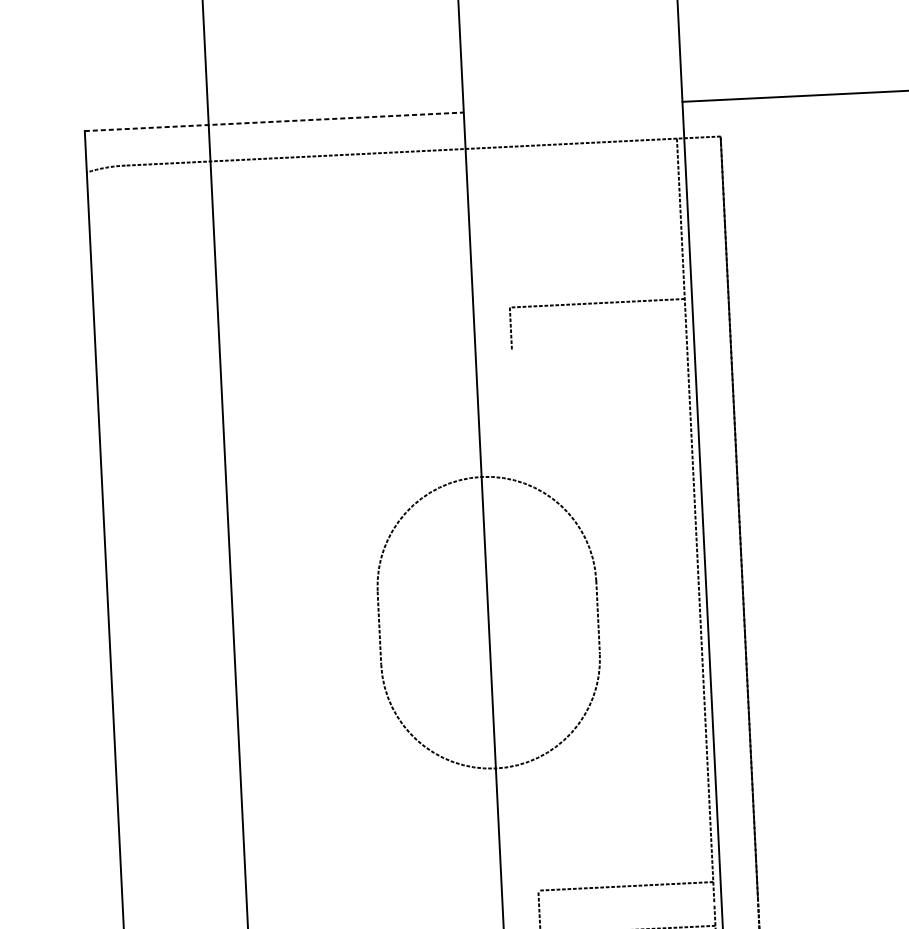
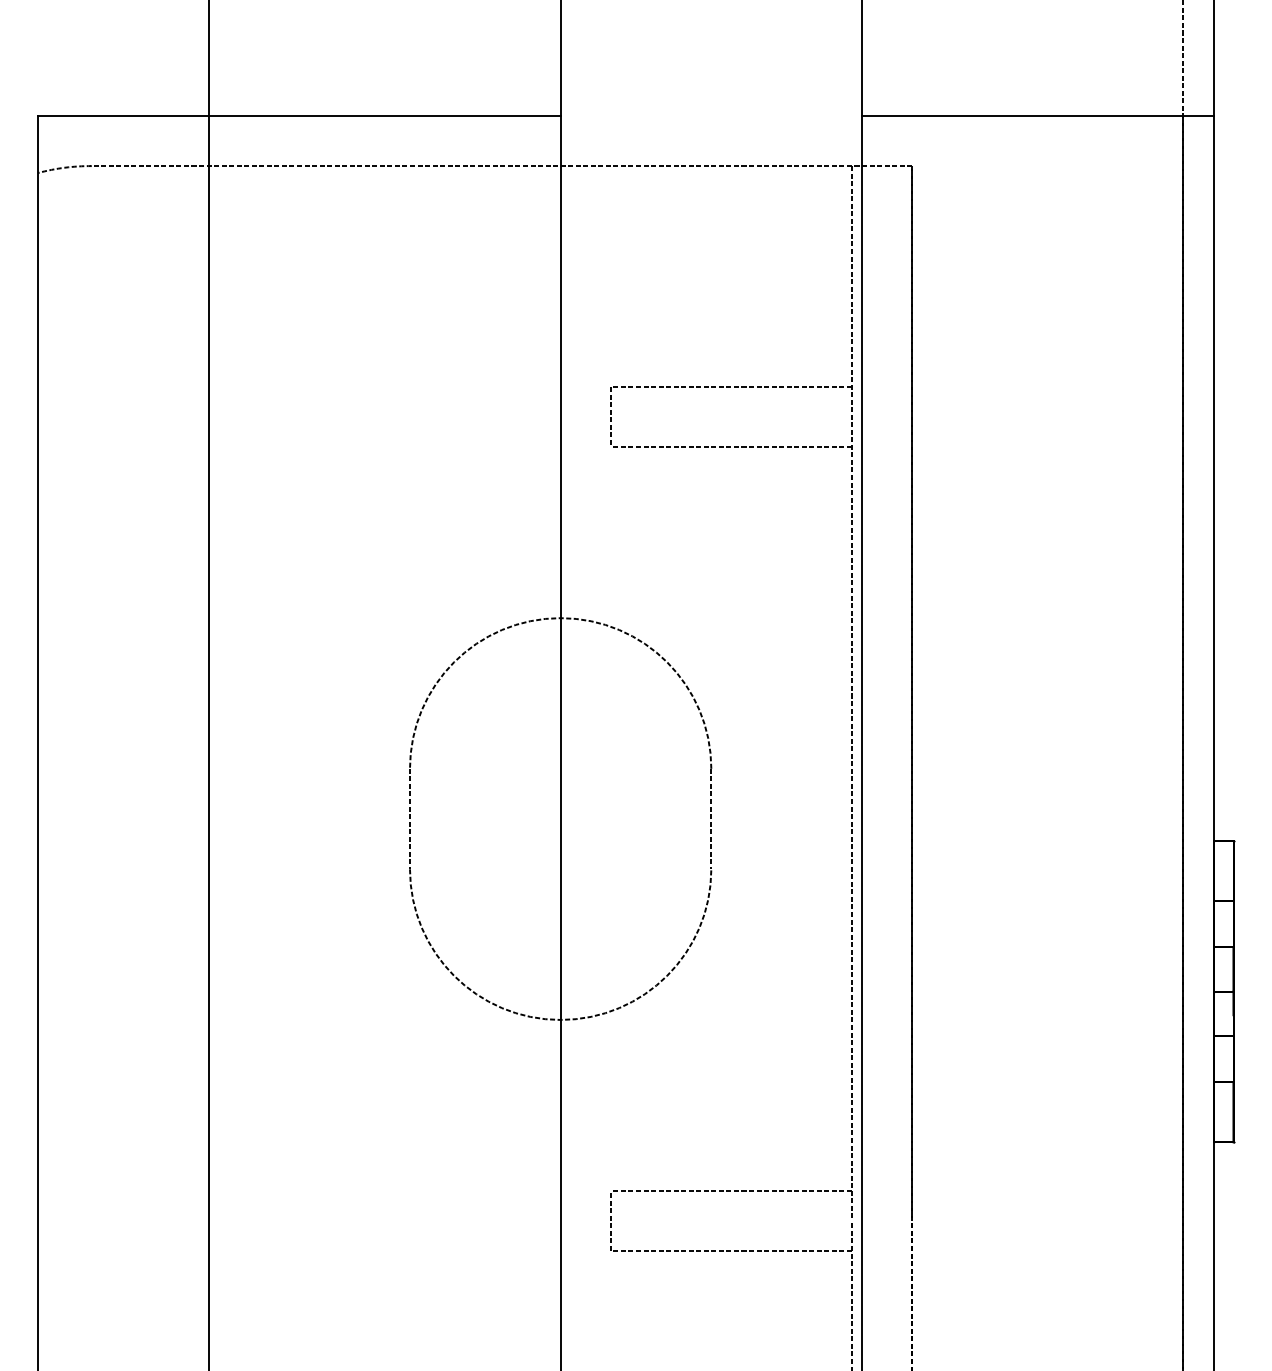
line: (274, 121) -> (299, 115), dashed -> solid
line: (598, 347) -> (730, 447), added

